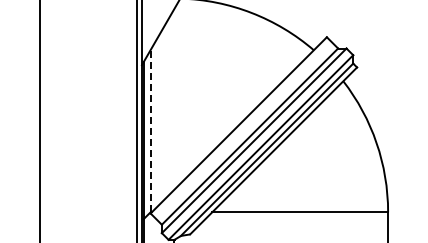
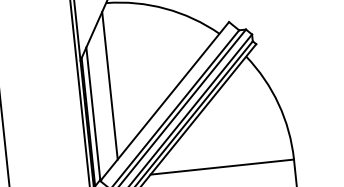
line: (174, 98) -> (109, 85), added
line: (150, 130) -> (93, 113), dashed -> solid

